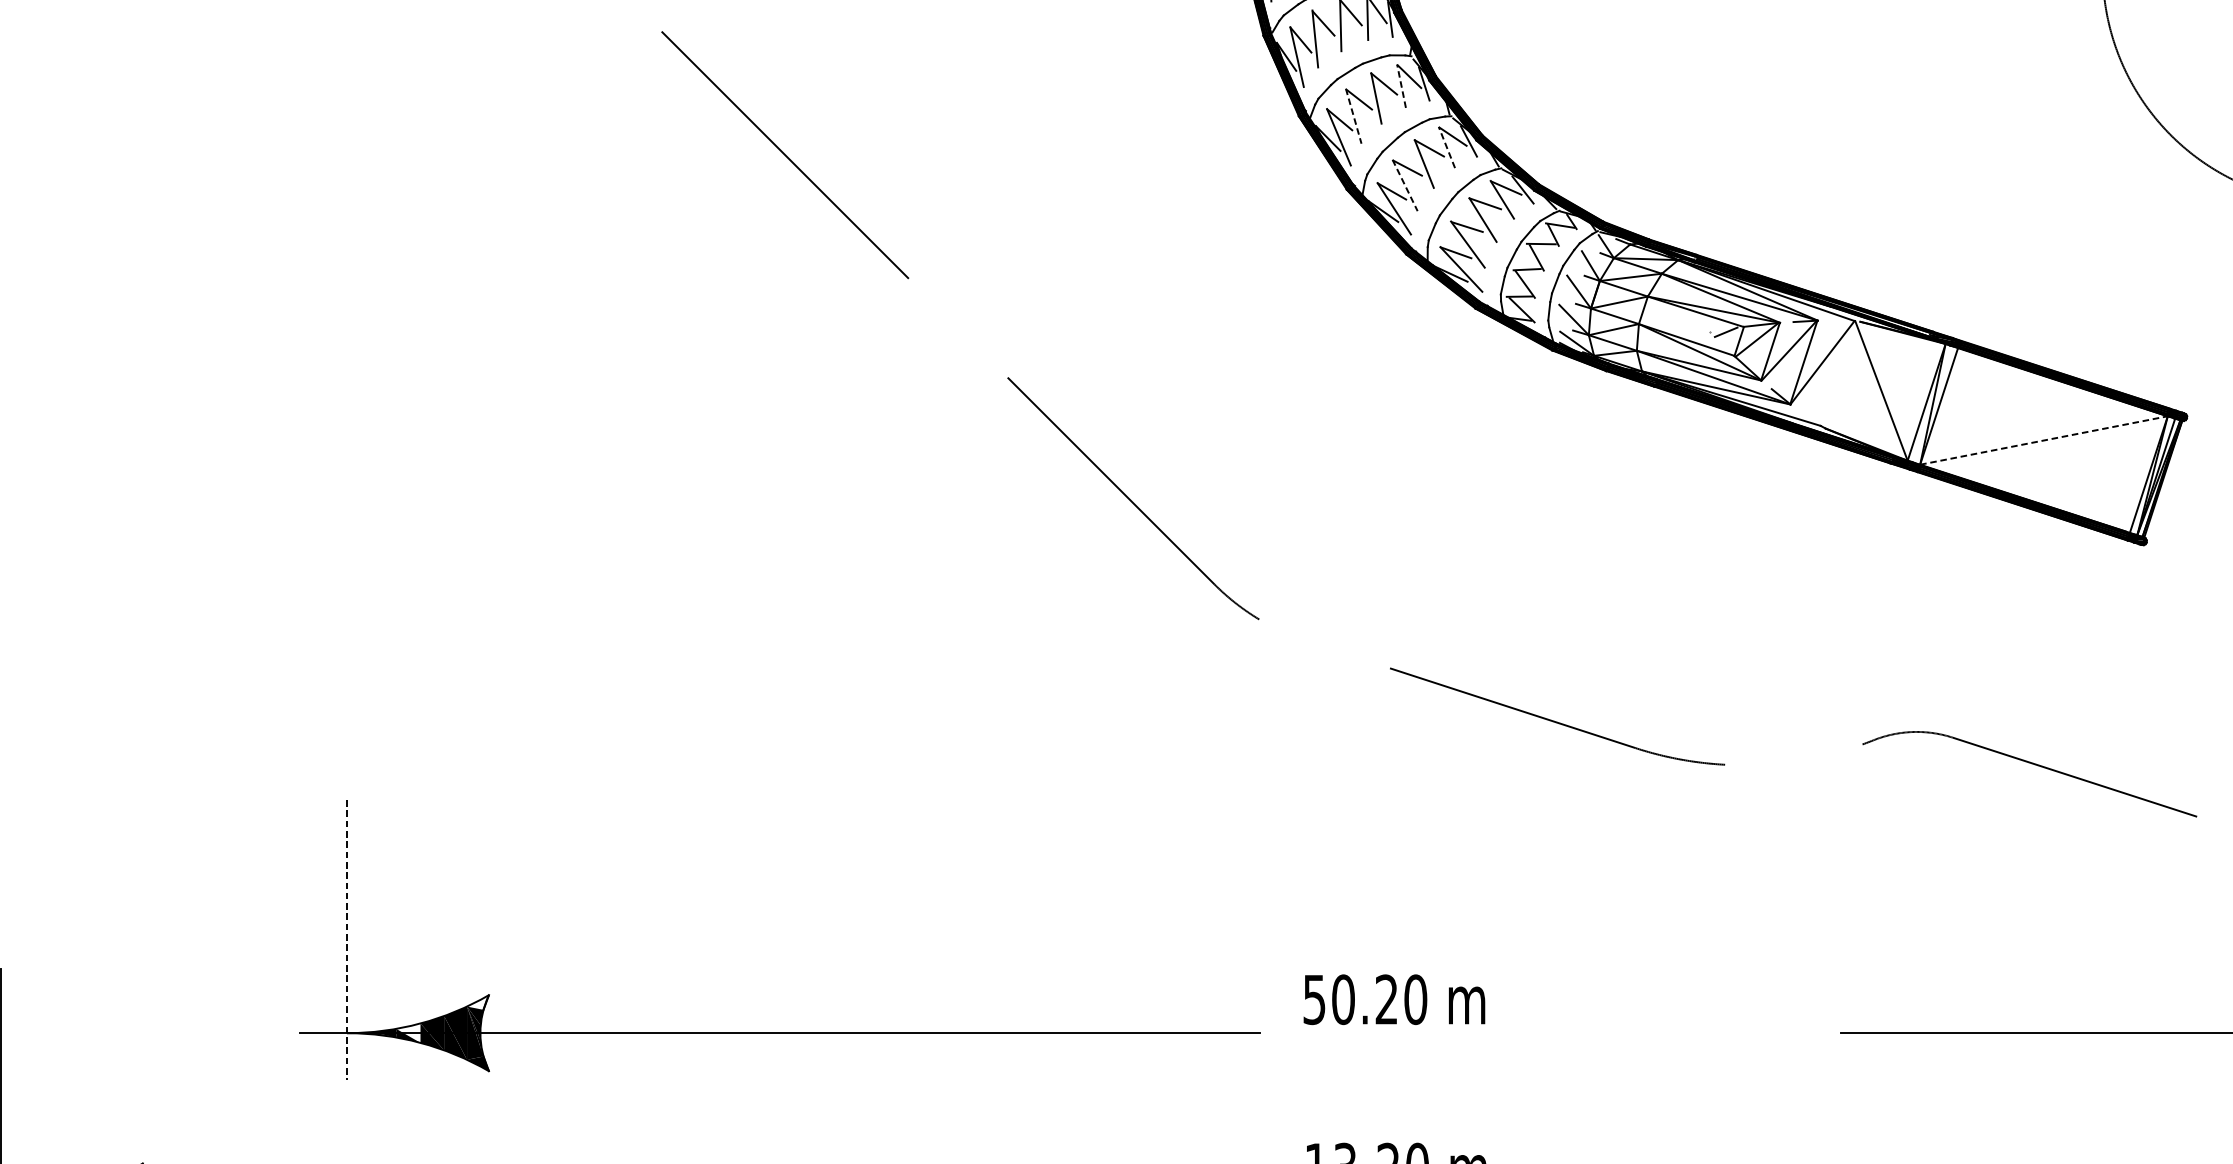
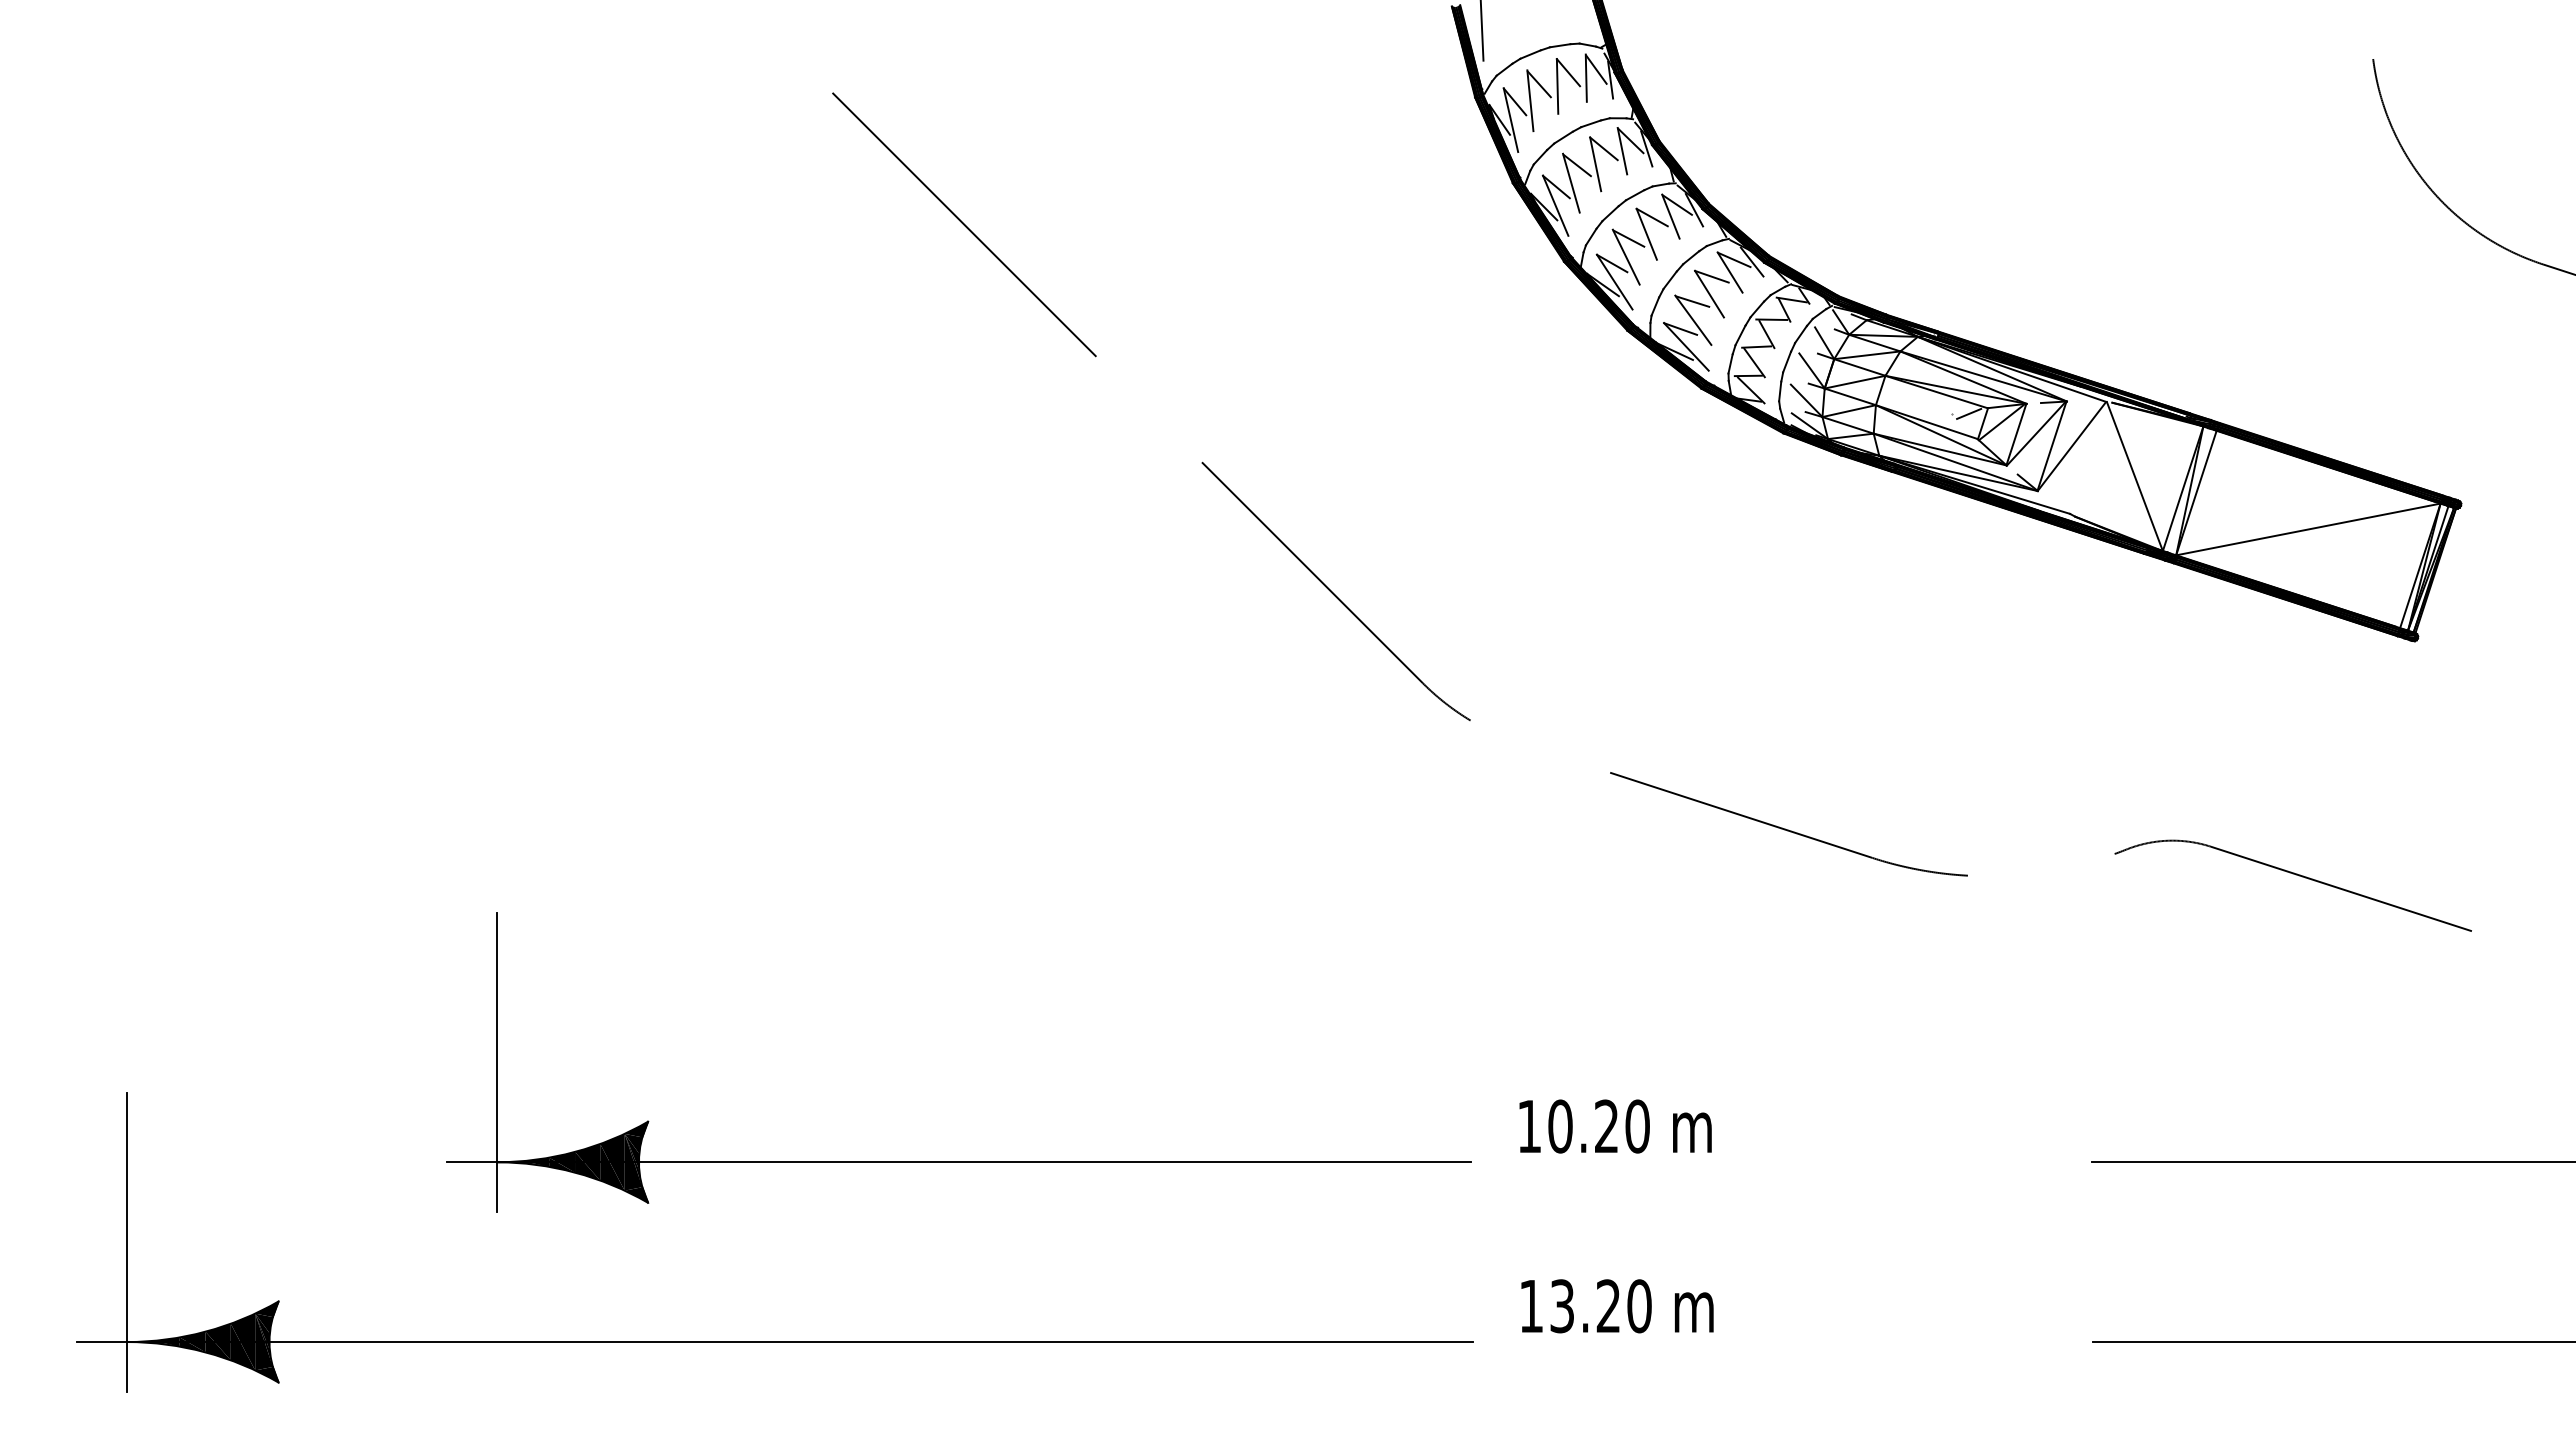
line: (1401, 86) -> (1622, 151), dashed -> solid
line: (1353, 116) -> (1571, 183), dashed -> solid
line: (1446, 147) -> (1670, 216), dashed -> solid
line: (1405, 185) -> (1626, 257), dashed -> solid
line: (2044, 440) -> (2308, 529), dashed -> solid
line: (346, 940) -> (496, 1063), dashed -> solid
text: (1314, 999) -> (1529, 1126), 50.20 -> 10.20
fill: (478, 1002) -> (636, 1129), added
fill: (408, 1032) -> (562, 1161), added

